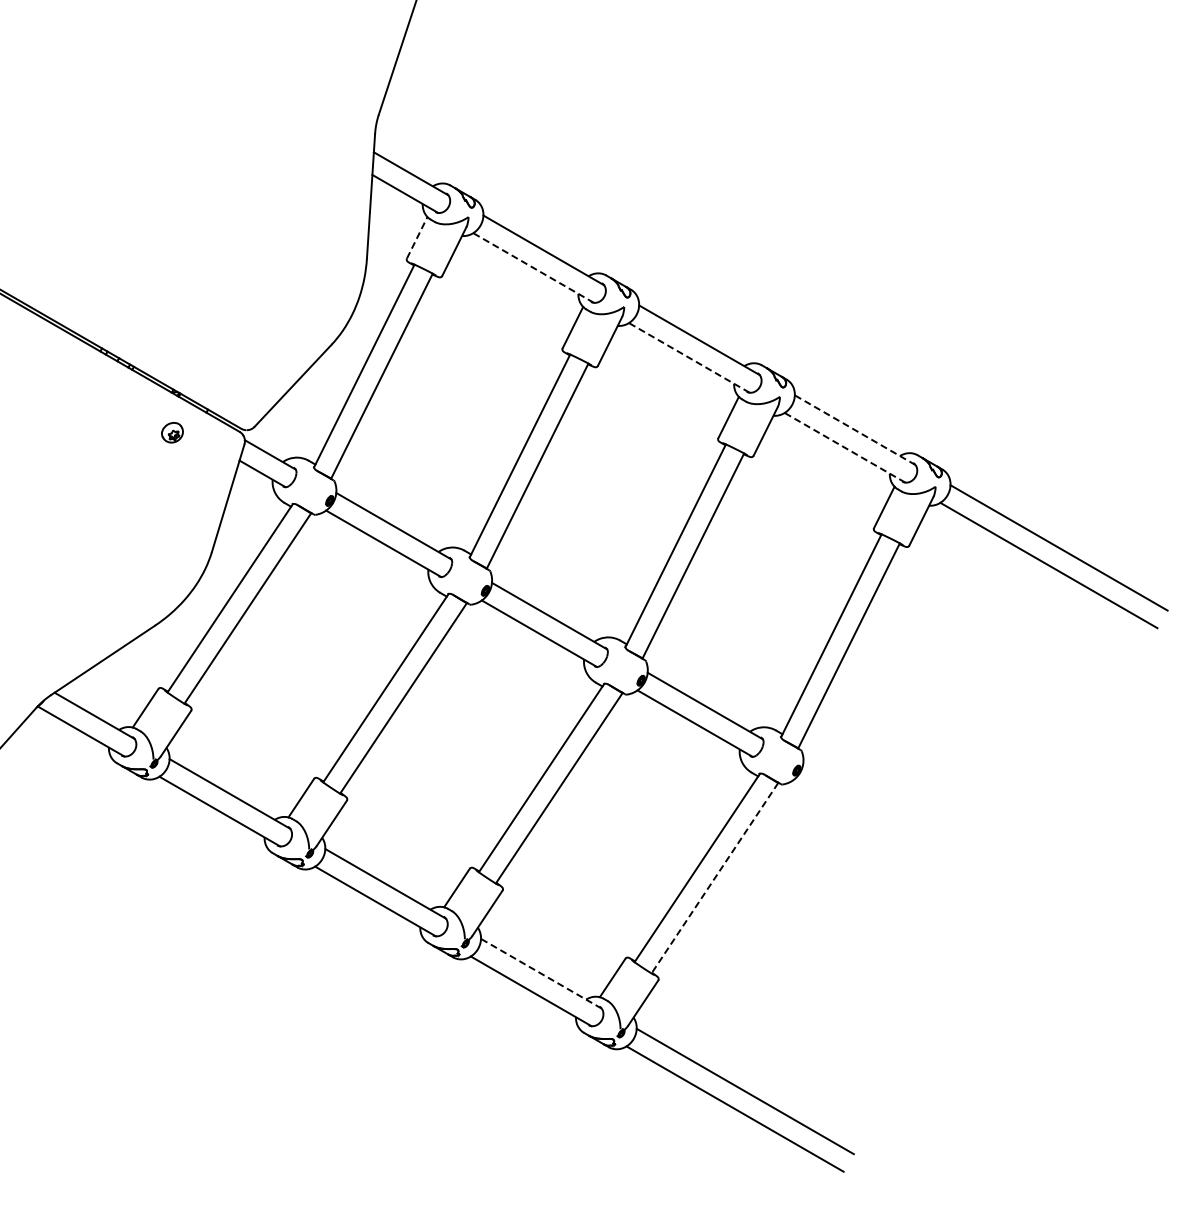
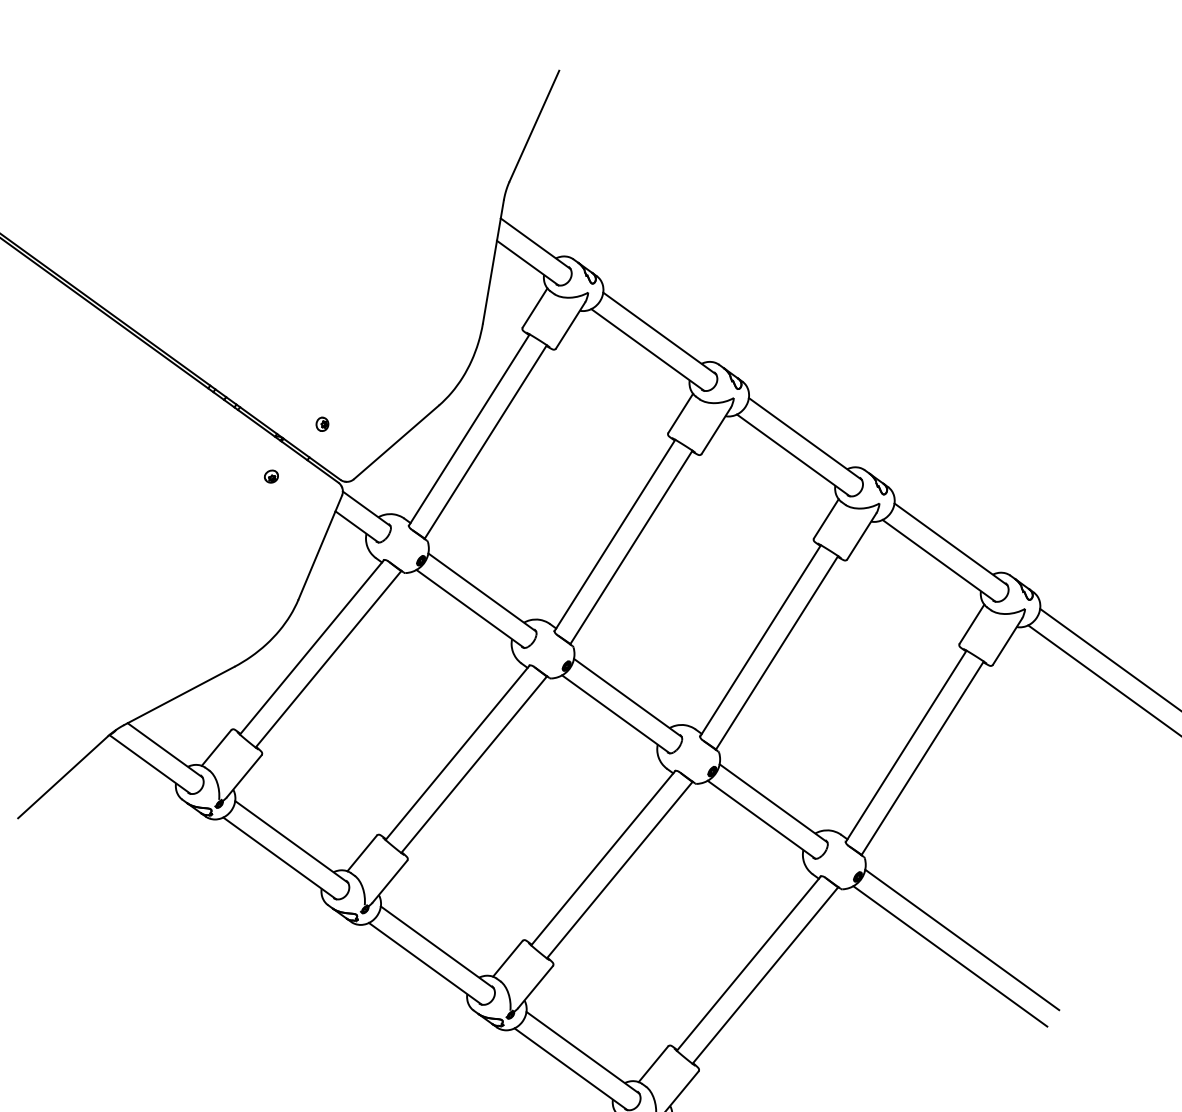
line: (417, 237) -> (535, 307), dashed -> solid
line: (533, 268) -> (647, 350), dashed -> solid
line: (689, 357) -> (793, 455), dashed -> solid
part: (217, 375) -> (322, 424), added
line: (855, 430) -> (951, 544), dashed -> solid
part: (171, 432) -> (270, 476), size x0.62
line: (845, 447) -> (939, 560), dashed -> solid
line: (906, 822) -> (961, 939), added
line: (896, 839) -> (949, 955), added
line: (714, 878) -> (764, 975), dashed -> solid
line: (541, 973) -> (583, 1052), dashed -> solid

